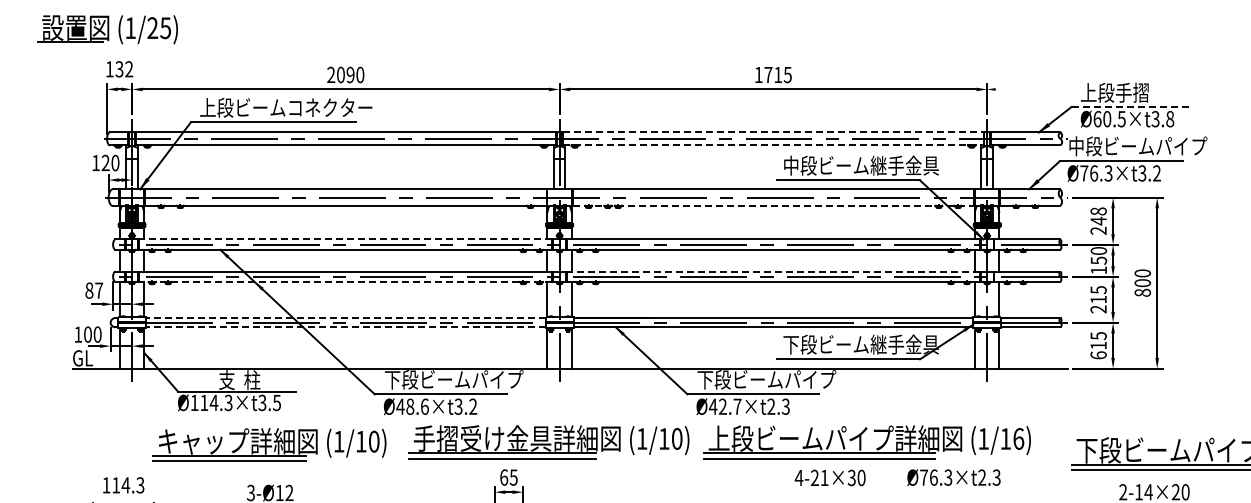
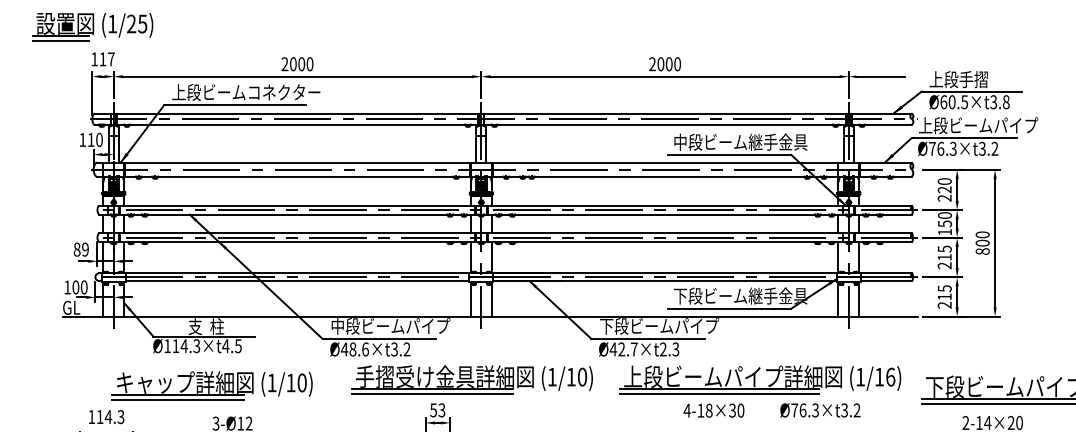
line: (69, 47) -> (60, 40), added
text: (124, 69) -> (107, 59), 132 -> 117
text: (772, 74) -> (664, 63), 1715 -> 2000
text: (350, 75) -> (301, 64), 2090 -> 2000
line: (1023, 89) -> (880, 76), added
line: (1130, 106) -> (972, 91), dashed -> solid
line: (773, 132) -> (665, 113), dashed -> solid
line: (773, 145) -> (665, 124), dashed -> solid
text: (1076, 146) -> (925, 125), 中段ビームパイプ -> 上段ビームパイプ
text: (105, 162) -> (90, 139), 120 -> 110
line: (773, 205) -> (665, 176), dashed -> solid
text: (1098, 216) -> (944, 185), 248 -> 220
line: (345, 239) -> (297, 205), dashed -> solid
line: (772, 271) -> (664, 233), dashed -> solid
line: (345, 281) -> (297, 241), dashed -> solid
text: (99, 290) -> (85, 249), 87 -> 89
line: (345, 318) -> (297, 273), dashed -> solid
line: (345, 327) -> (297, 281), dashed -> solid
text: (1098, 355) -> (944, 305), 615 -> 215
text: (392, 379) -> (337, 326), 下段ビームパイプ -> 中段ビームパイプ
text: (262, 402) -> (225, 345), Ø114.3×t3.5 -> Ø114.3×t4.5
part: (866, 442) -> (759, 380), moved
part: (269, 444) -> (212, 385), moved
text: (508, 477) -> (437, 410), 65 -> 53
text: (819, 477) -> (704, 410), 4-21×30 -> 4-18×30
text: (989, 477) -> (850, 410), Ø76.3×t2.3 -> Ø76.3×t3.2

